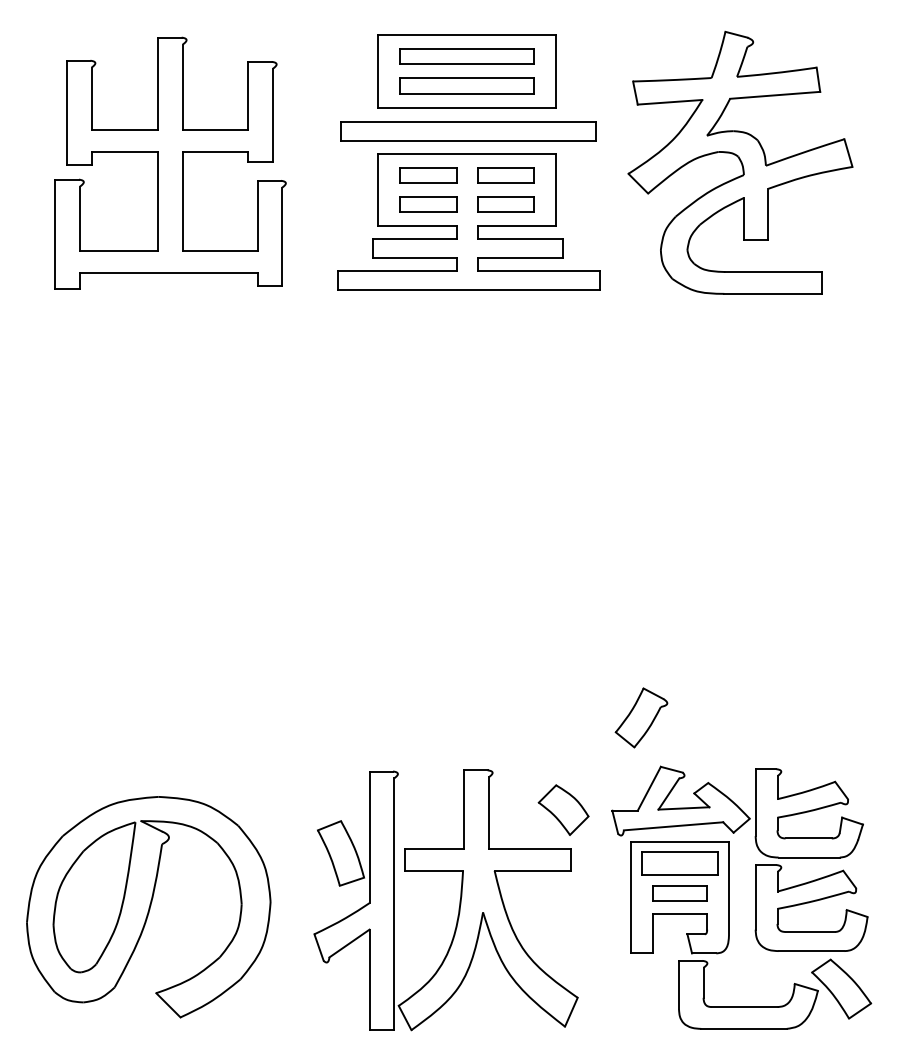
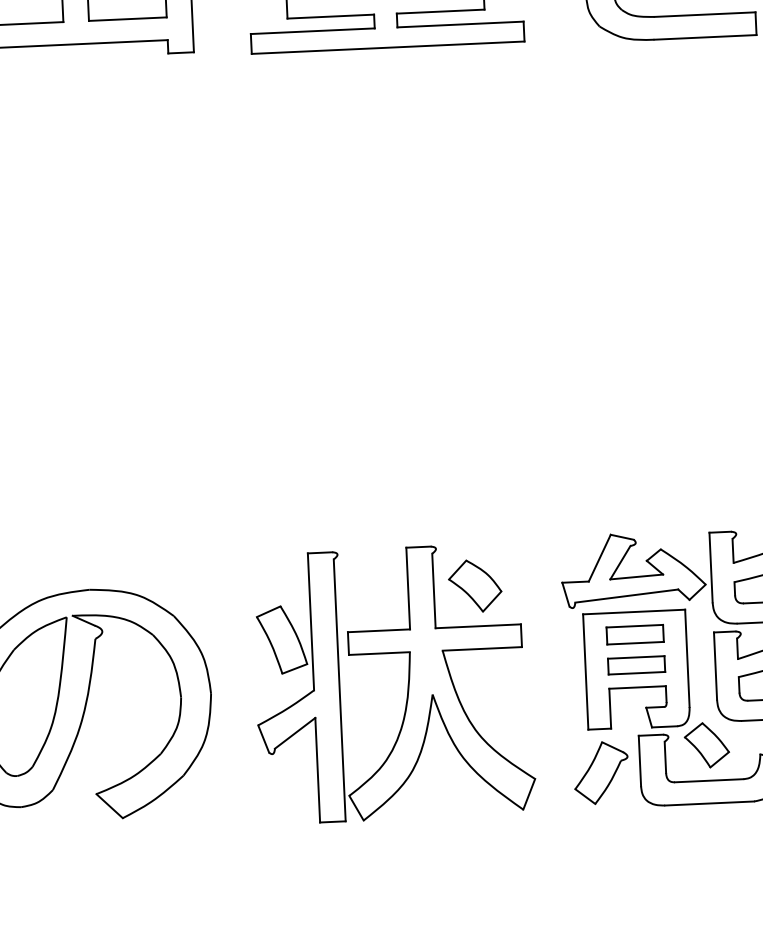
part: (641, 717) -> (601, 772), moved
part: (563, 809) -> (475, 585), moved
part: (679, 863) -> (634, 634), size x0.71
part: (743, 972) -> (706, 744), added

